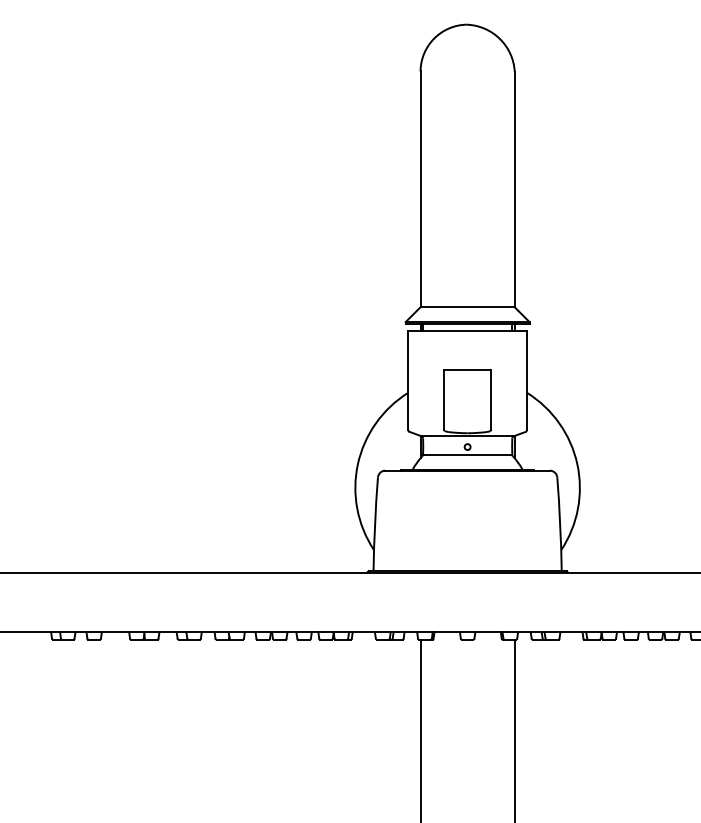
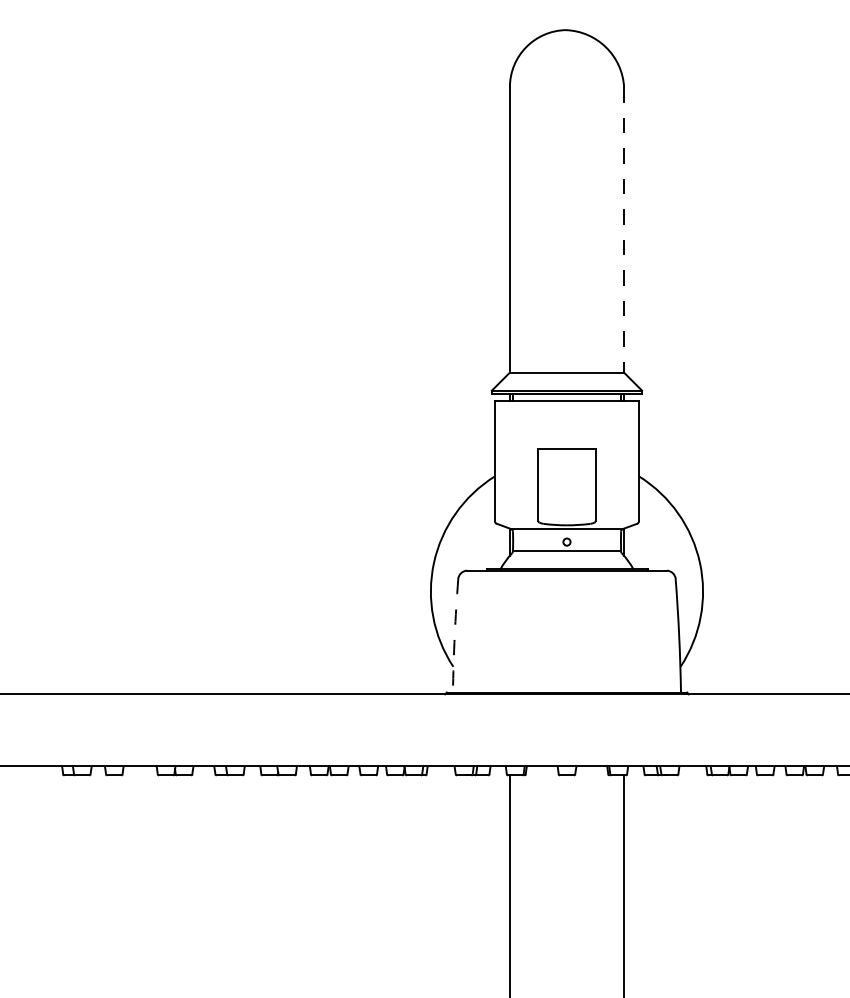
line: (515, 189) -> (624, 229), solid -> dashed
arc: (374, 524) -> (454, 635), solid -> dashed

